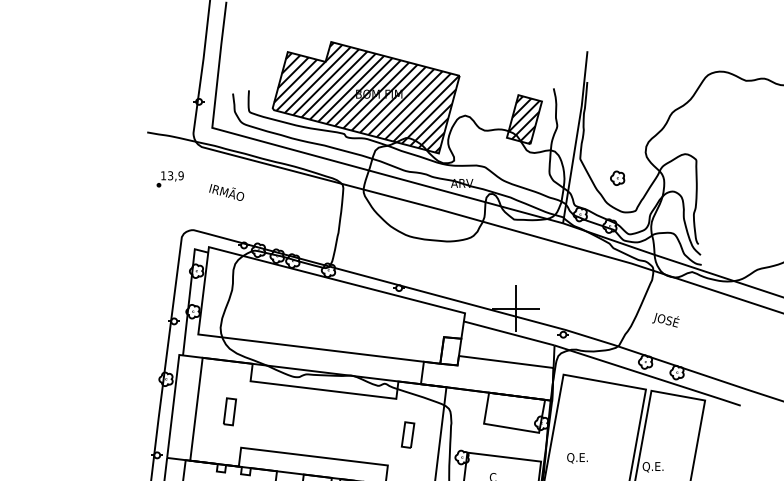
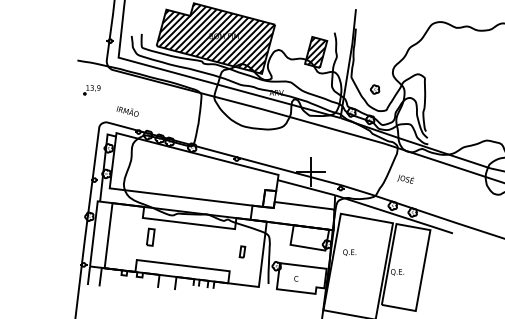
text: (226, 192) -> (127, 111), moved
part: (229, 410) -> (150, 236), moved
part: (408, 434) -> (242, 251), size x0.7
text: (577, 457) -> (349, 252), moved

